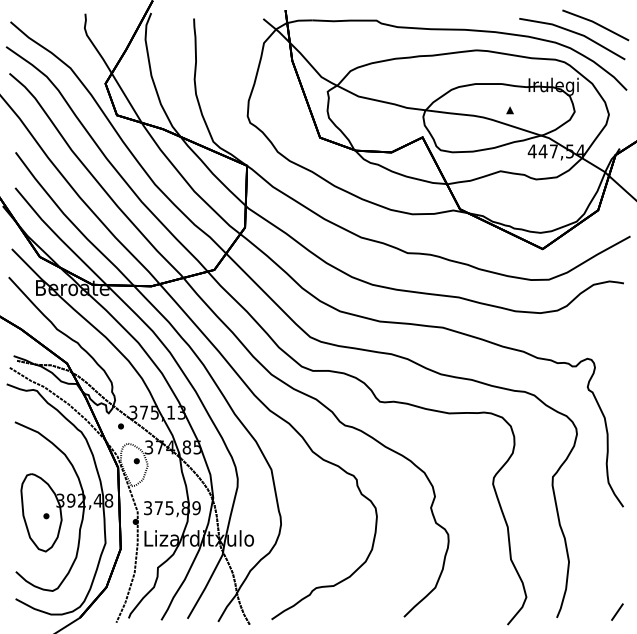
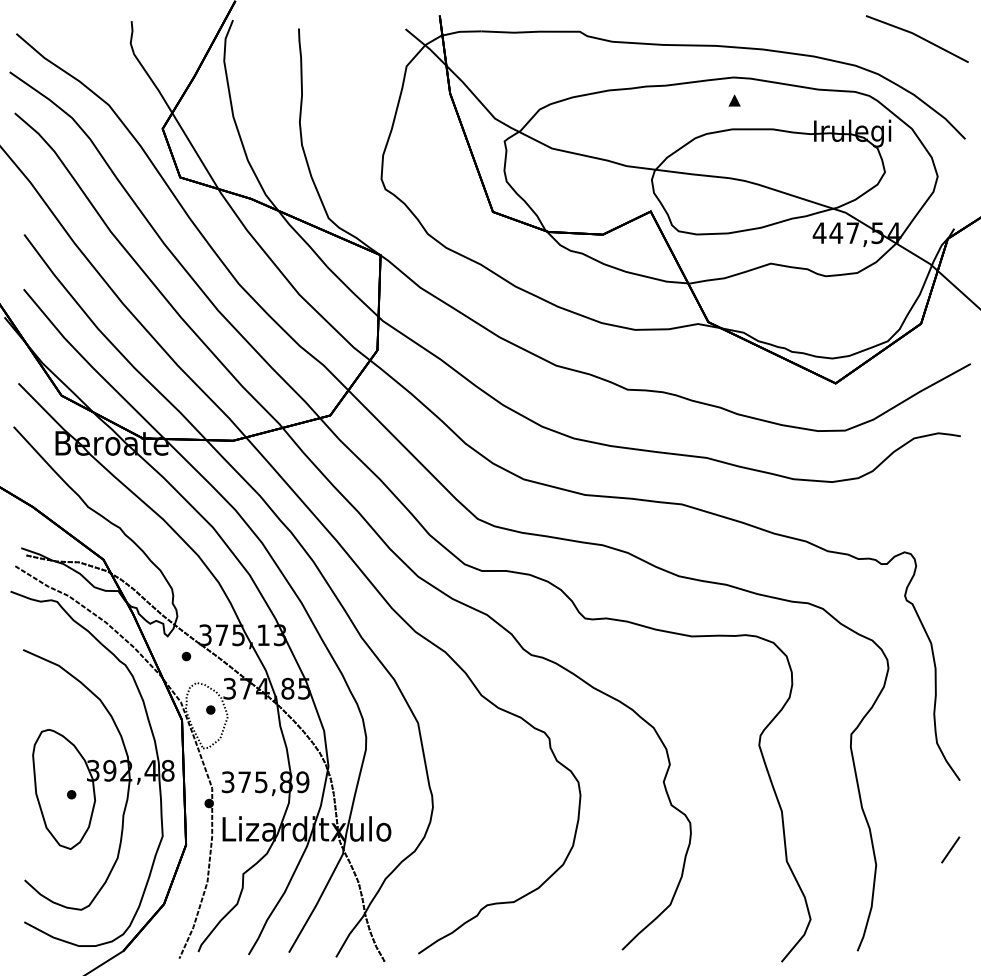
line: (574, 33) -> (884, 51), removed
part: (509, 110) -> (733, 100), moved
line: (617, 611) -> (950, 849), moved

